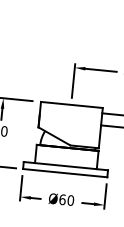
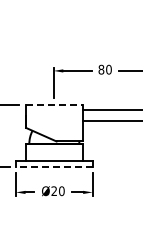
line: (72, 104) -> (54, 104), solid -> dashed
line: (64, 172) -> (53, 166), solid -> dashed
text: (62, 200) -> (54, 191), Ø60 -> Ø20

